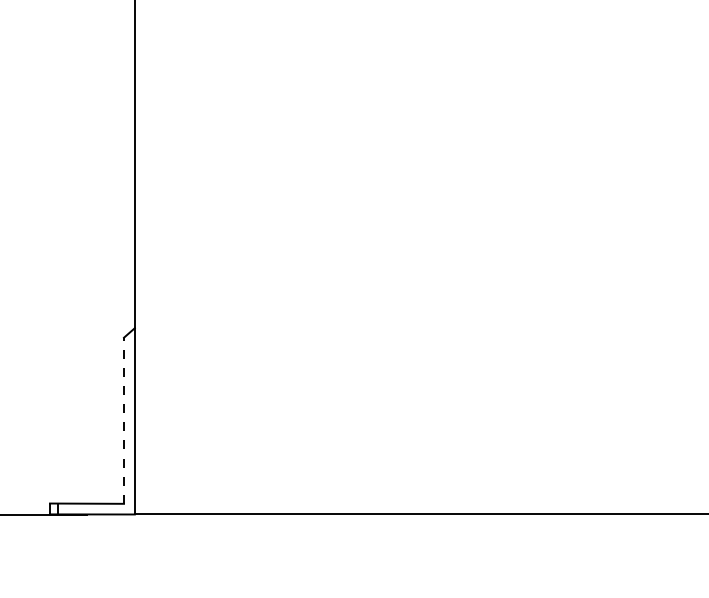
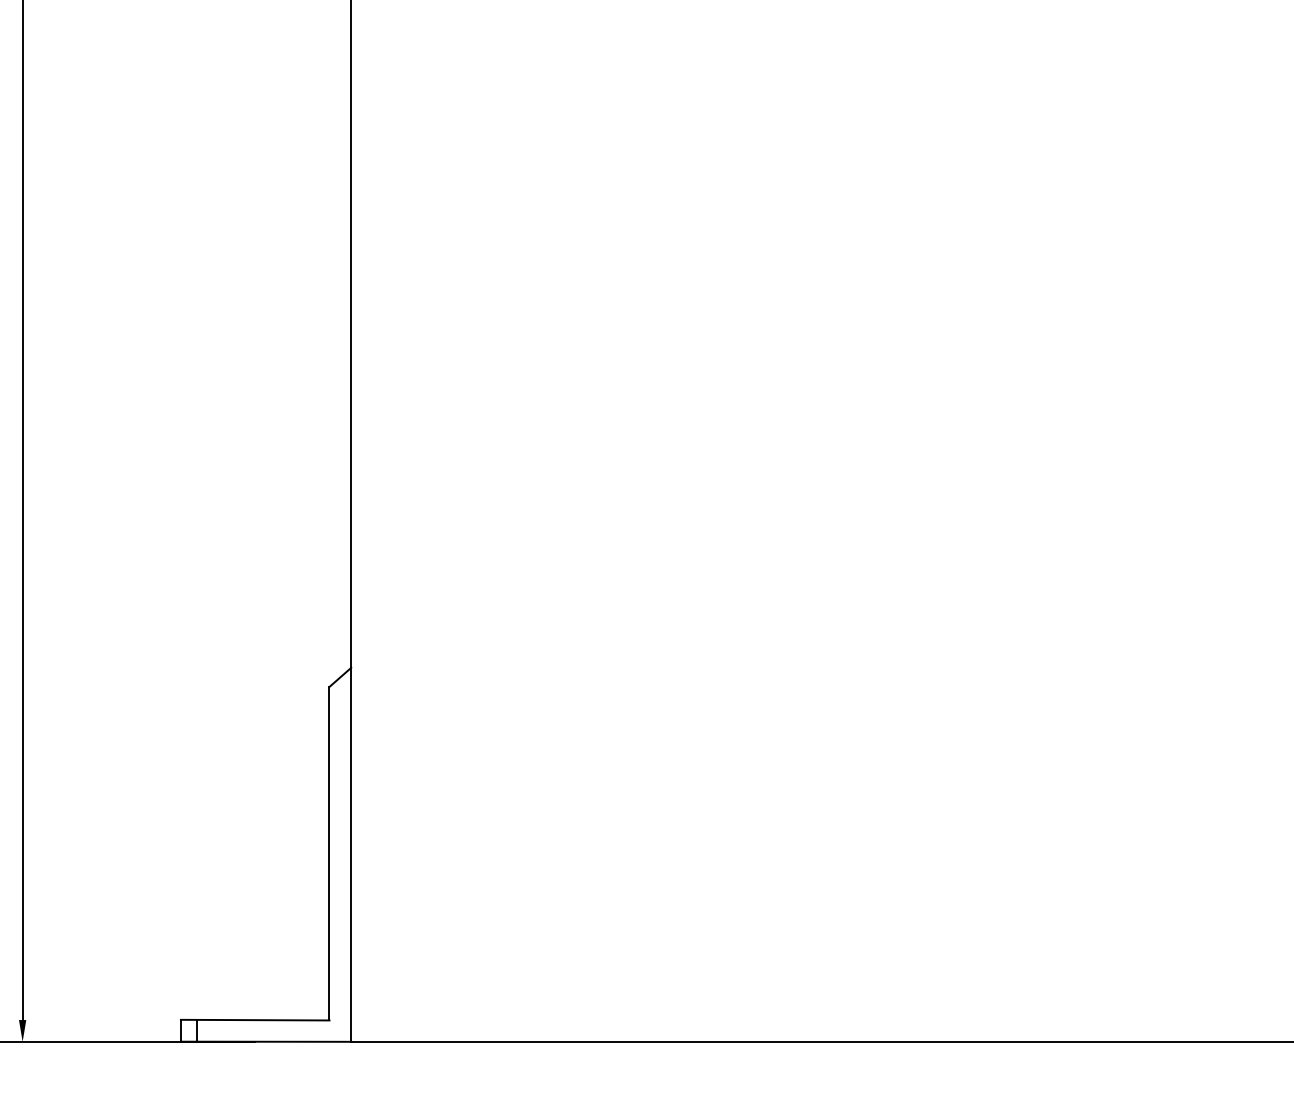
line: (124, 420) -> (330, 853), dashed -> solid

